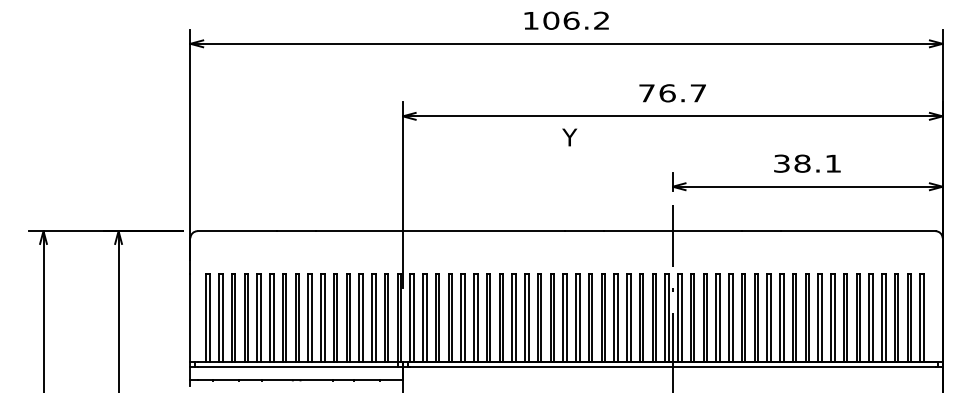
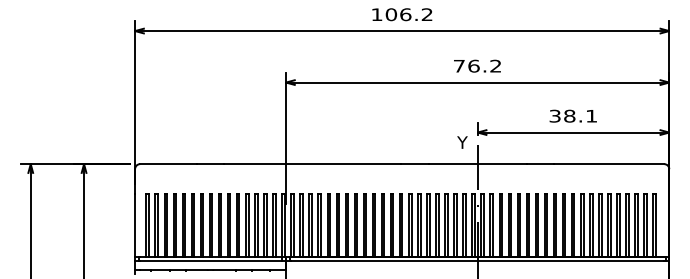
text: (697, 92) -> (495, 65), 76.7 -> 76.2
text: (569, 137) -> (462, 142), moved

